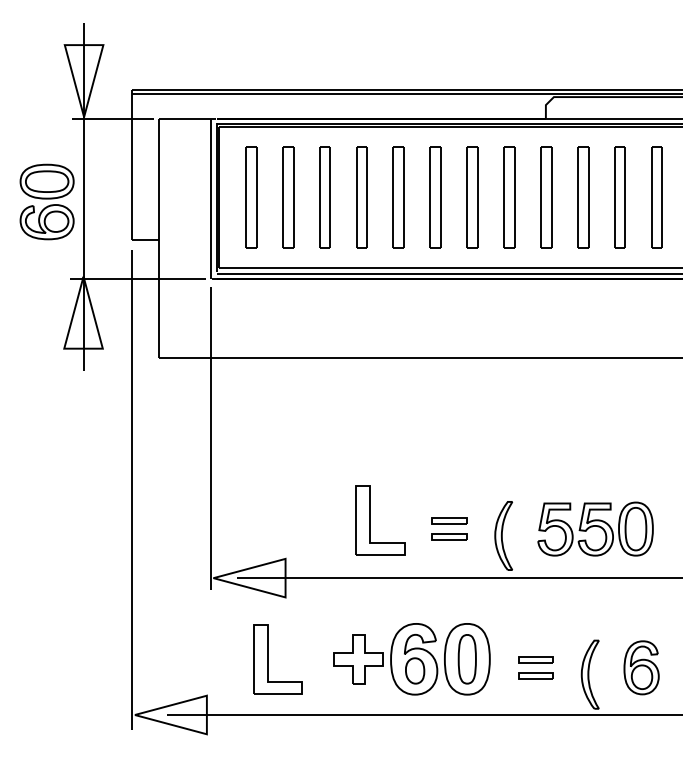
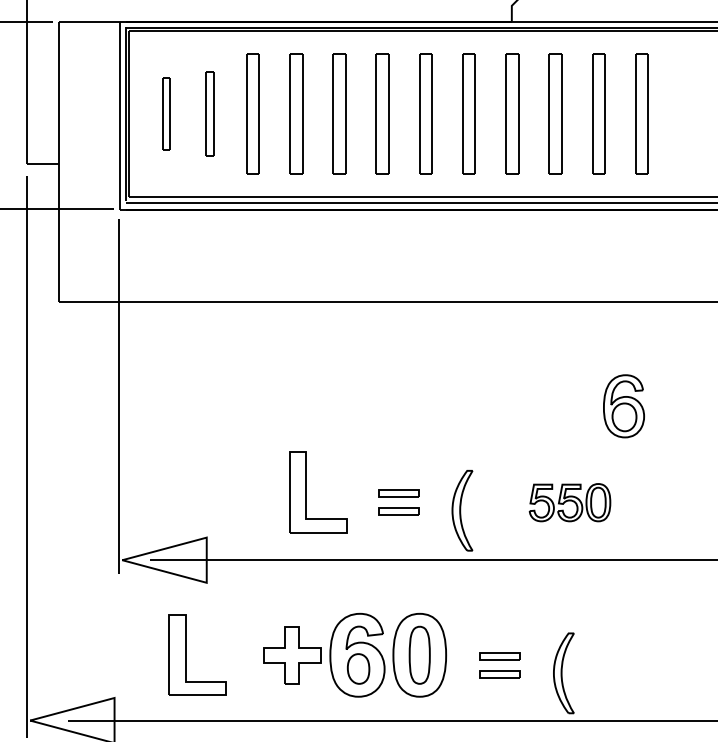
part: (251, 197) -> (166, 114), size x0.6
part: (288, 197) -> (210, 114), size x0.7
part: (595, 528) -> (569, 502), size x0.6
part: (641, 667) -> (623, 405), moved

